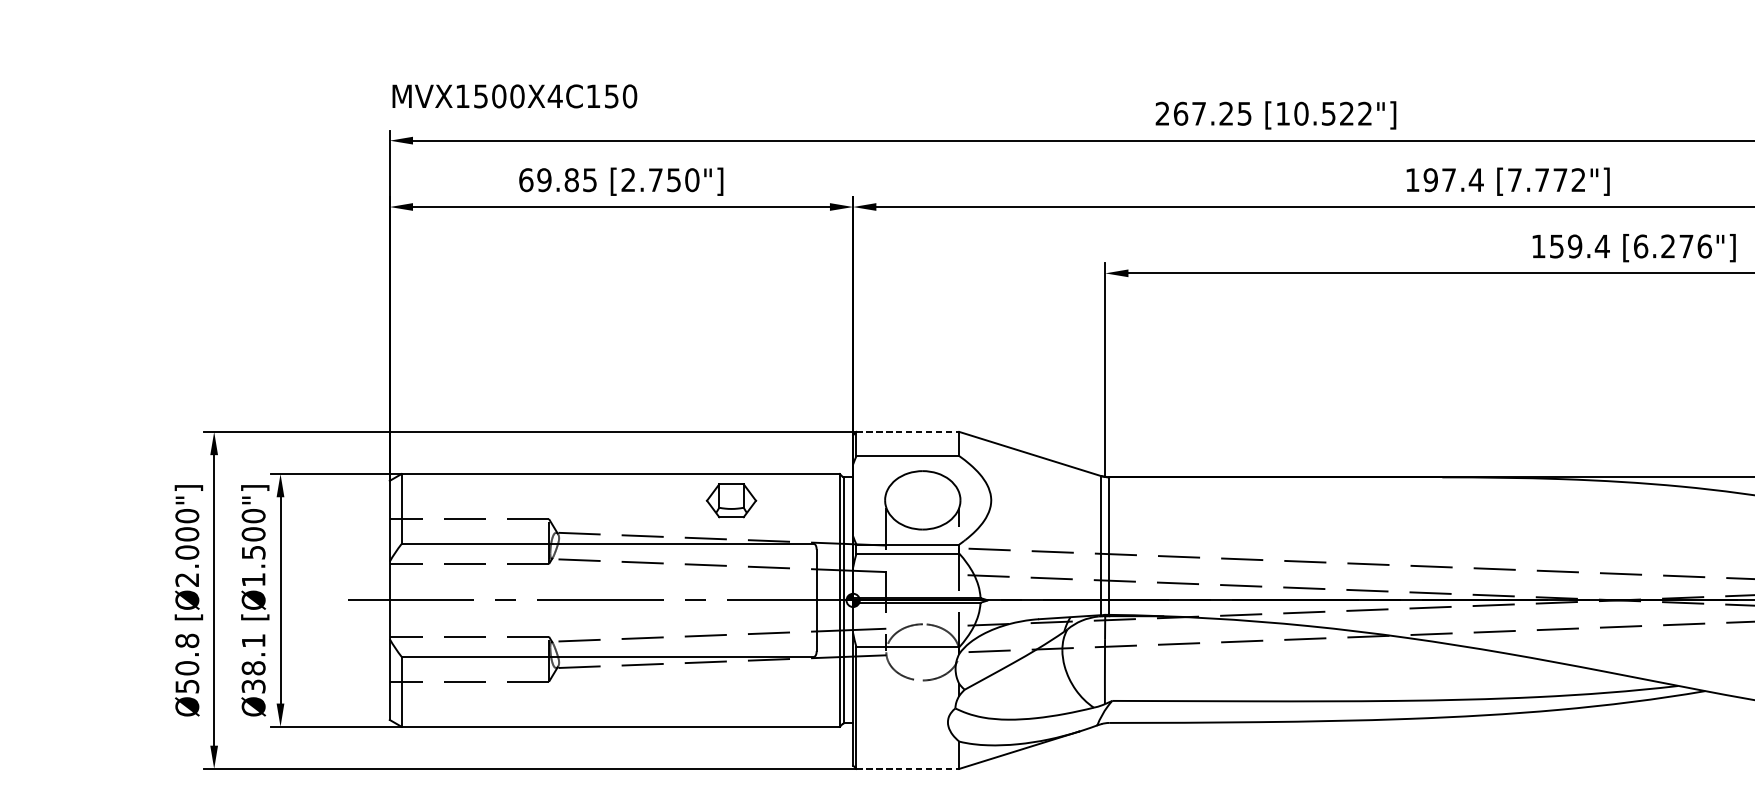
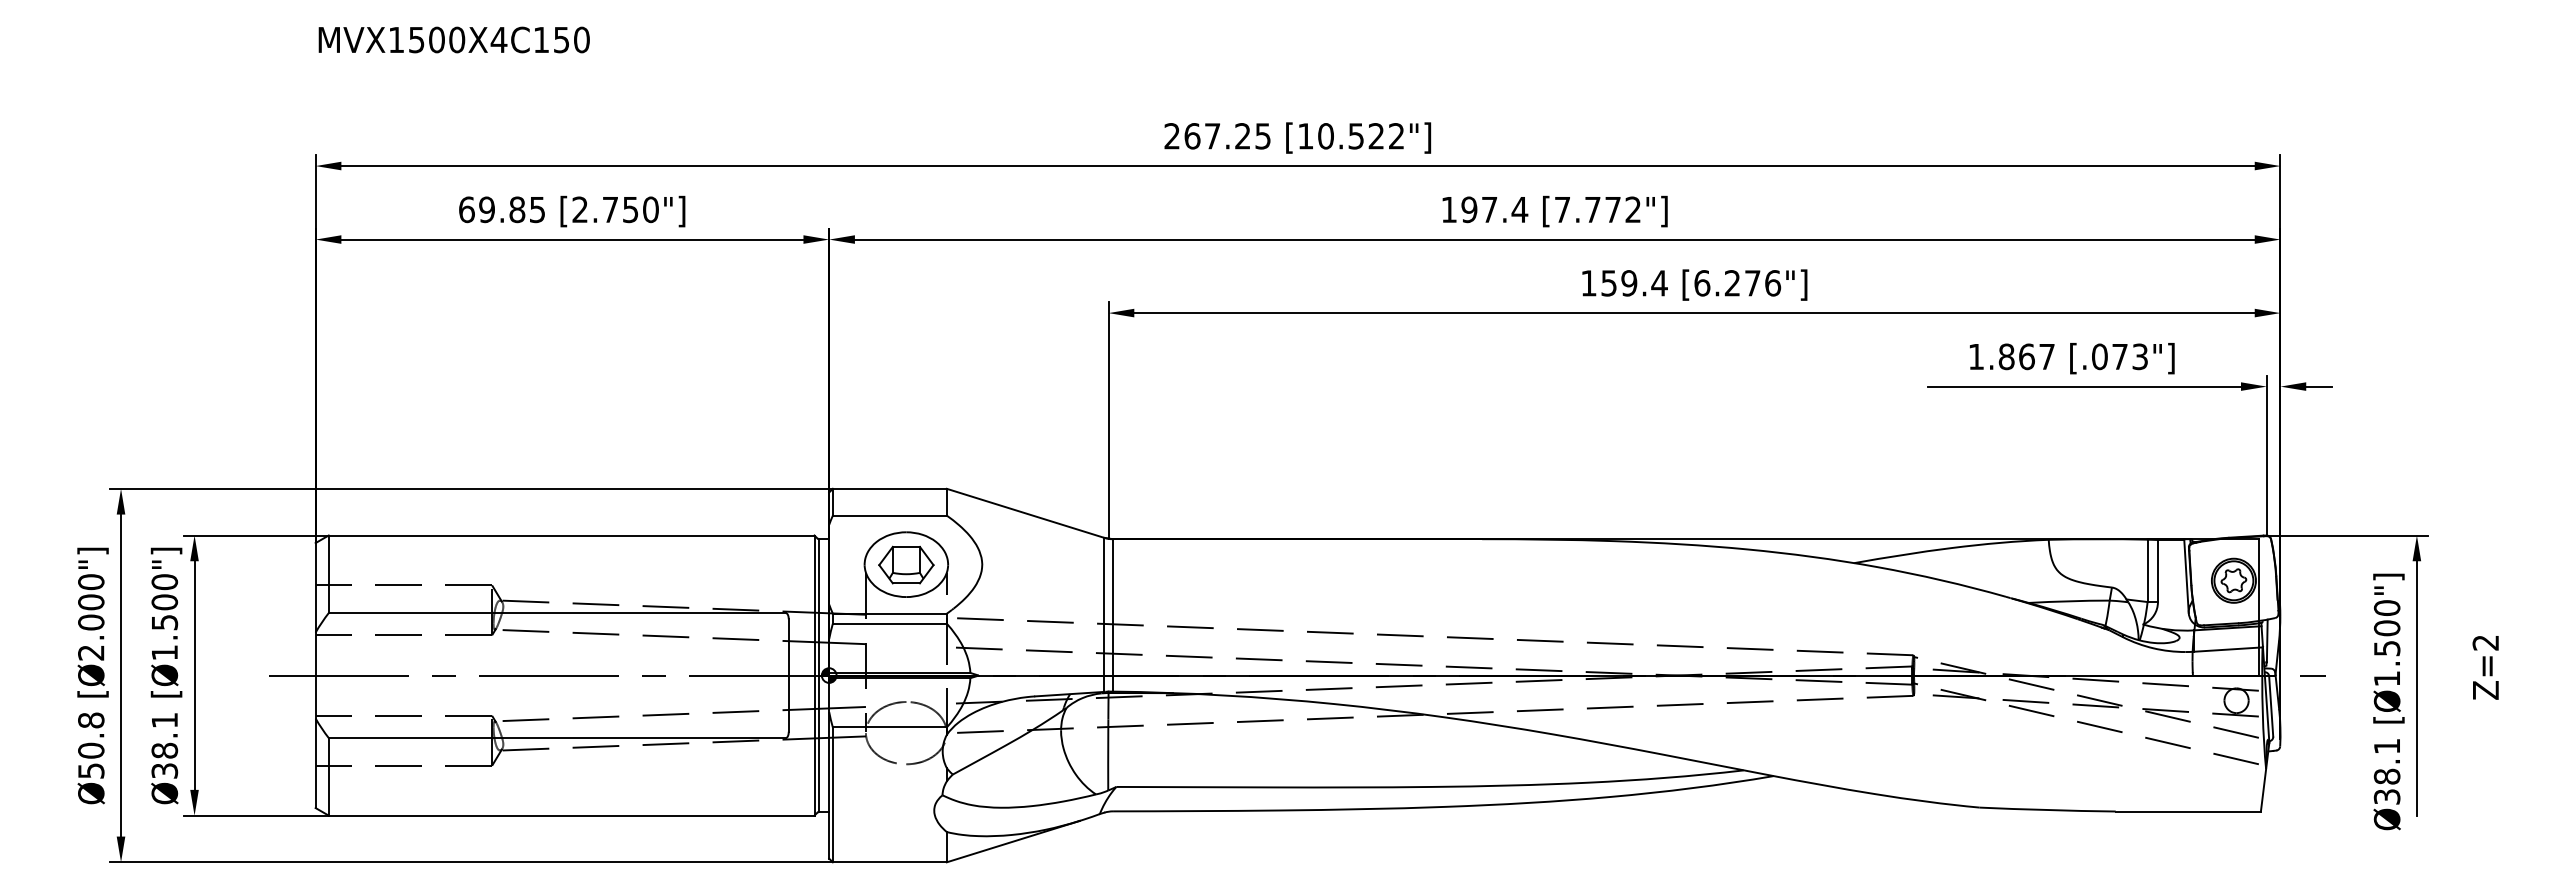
text: (514, 95) -> (453, 39), moved
line: (907, 431) -> (889, 488), dashed -> solid
part: (731, 500) -> (906, 564), moved
line: (907, 769) -> (889, 862), dashed -> solid

